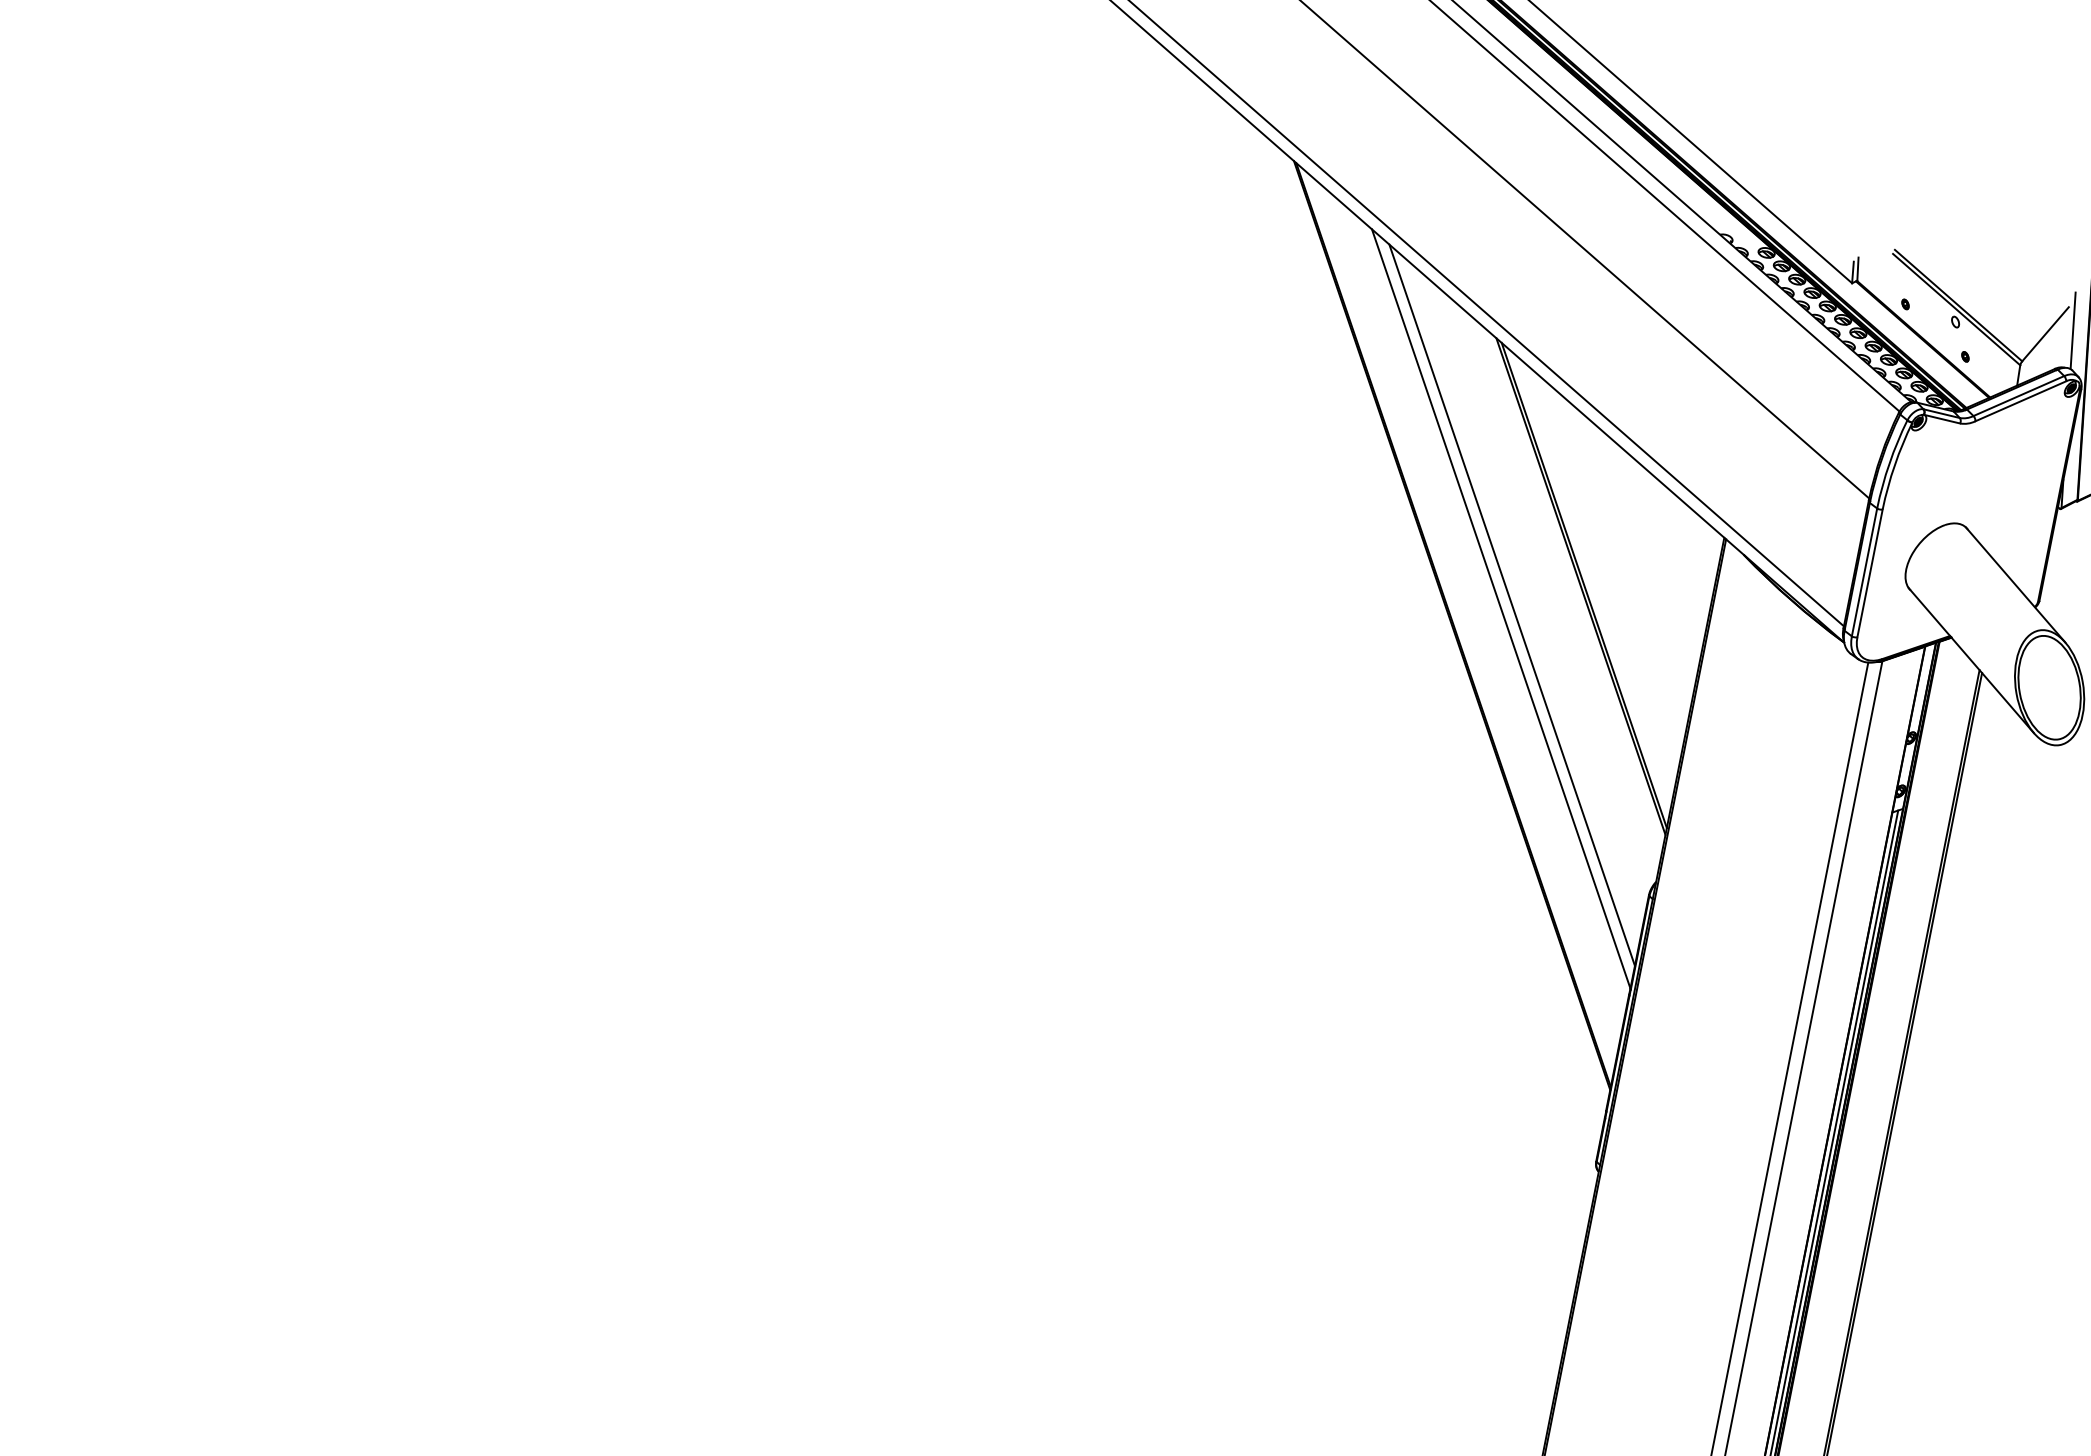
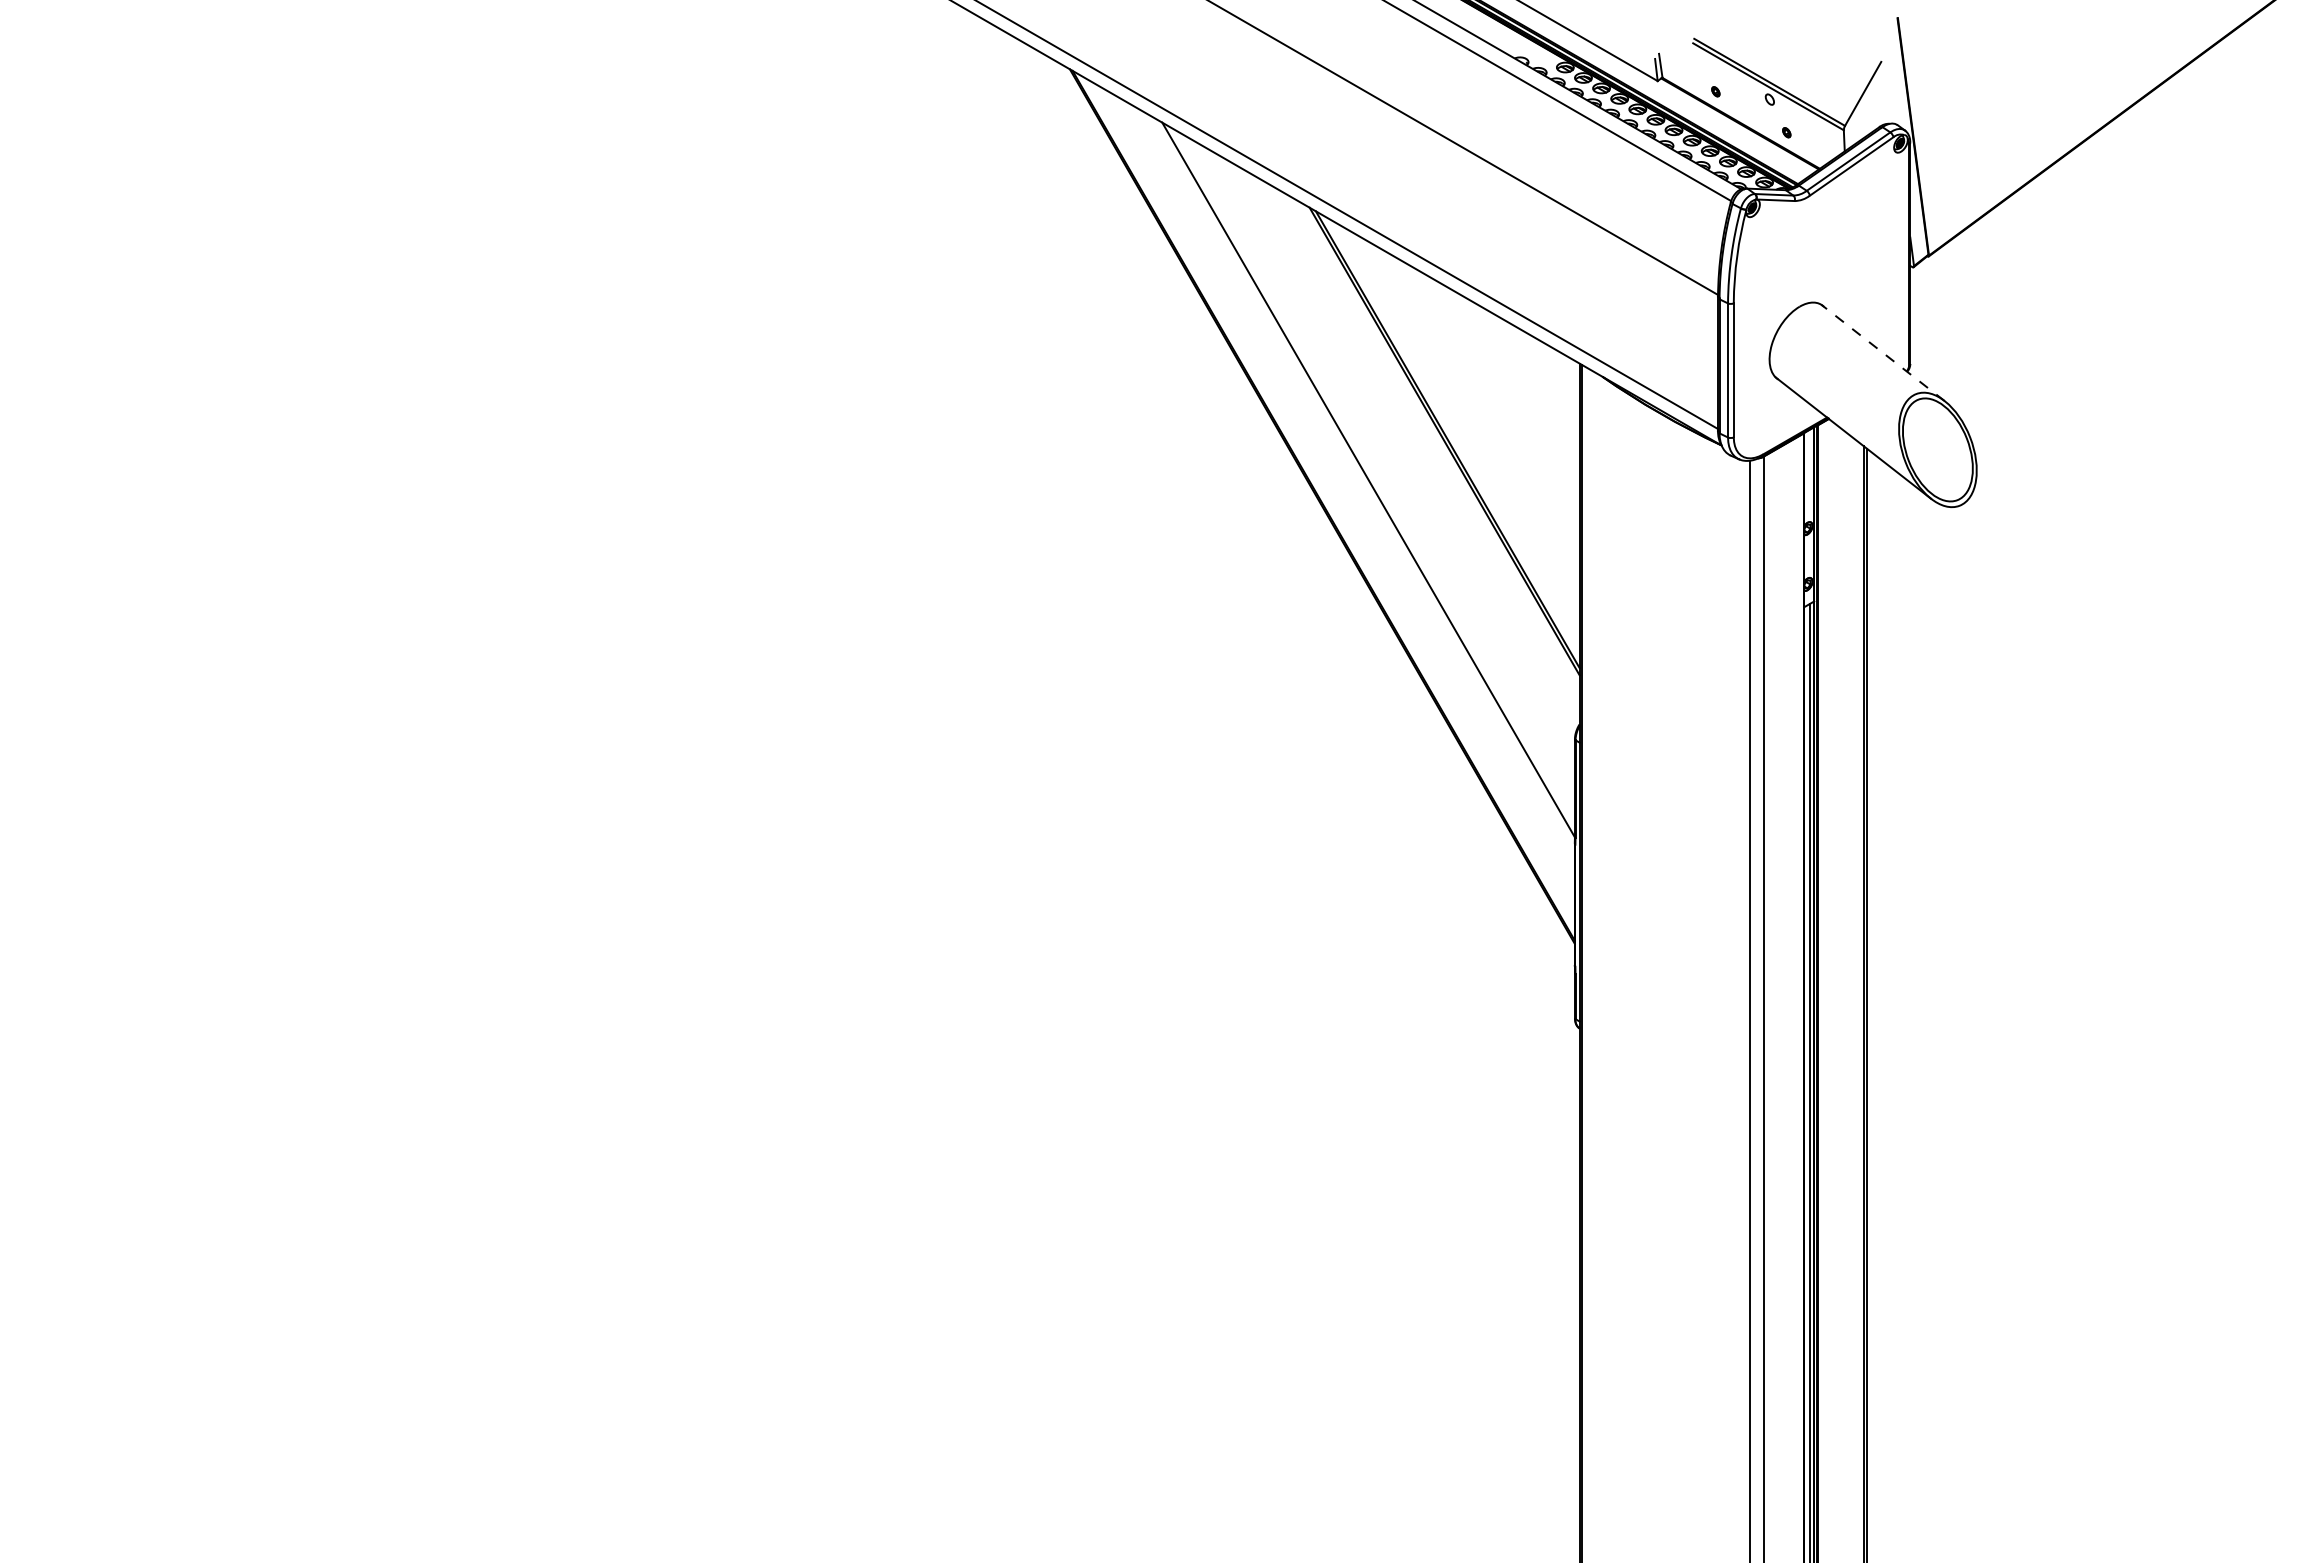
line: (2073, 330) -> (1890, 84), removed
line: (2015, 584) -> (1882, 352), solid -> dashed
line: (1511, 604) -> (1378, 473), removed

